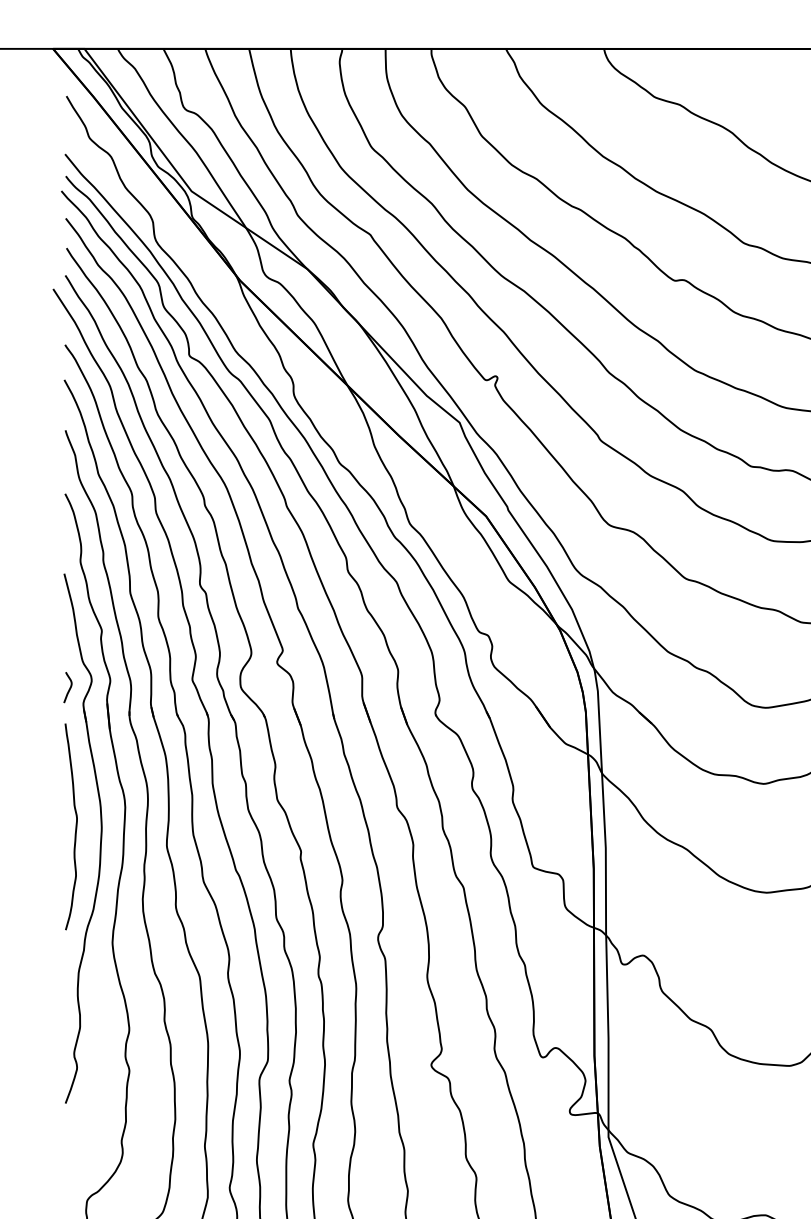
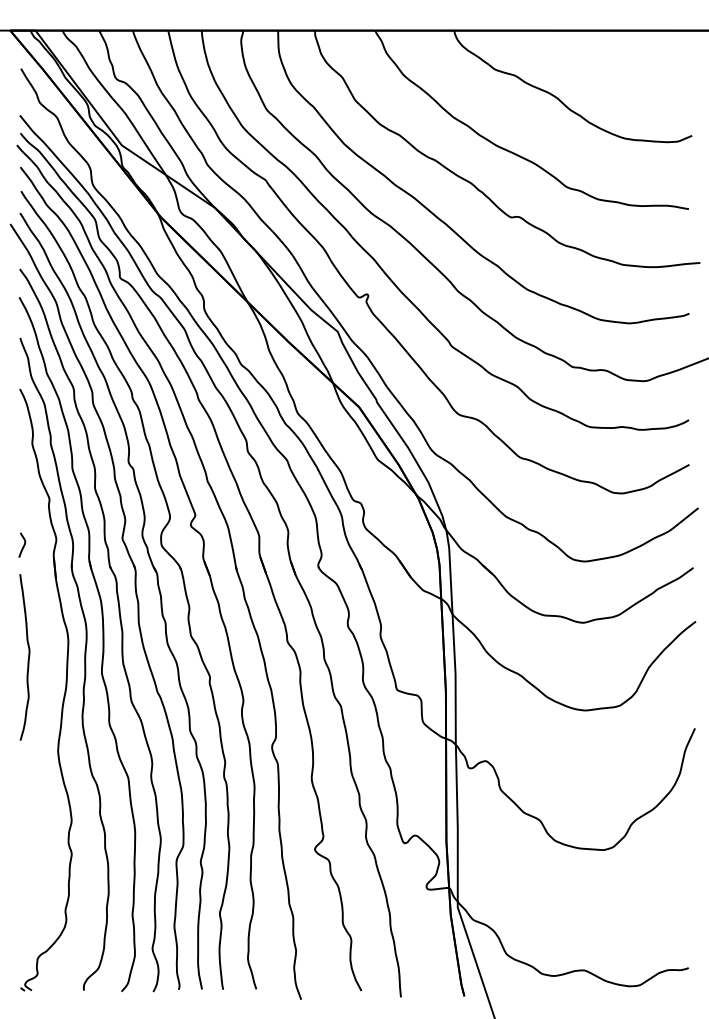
part: (99, 843) -> (47, 670), removed

